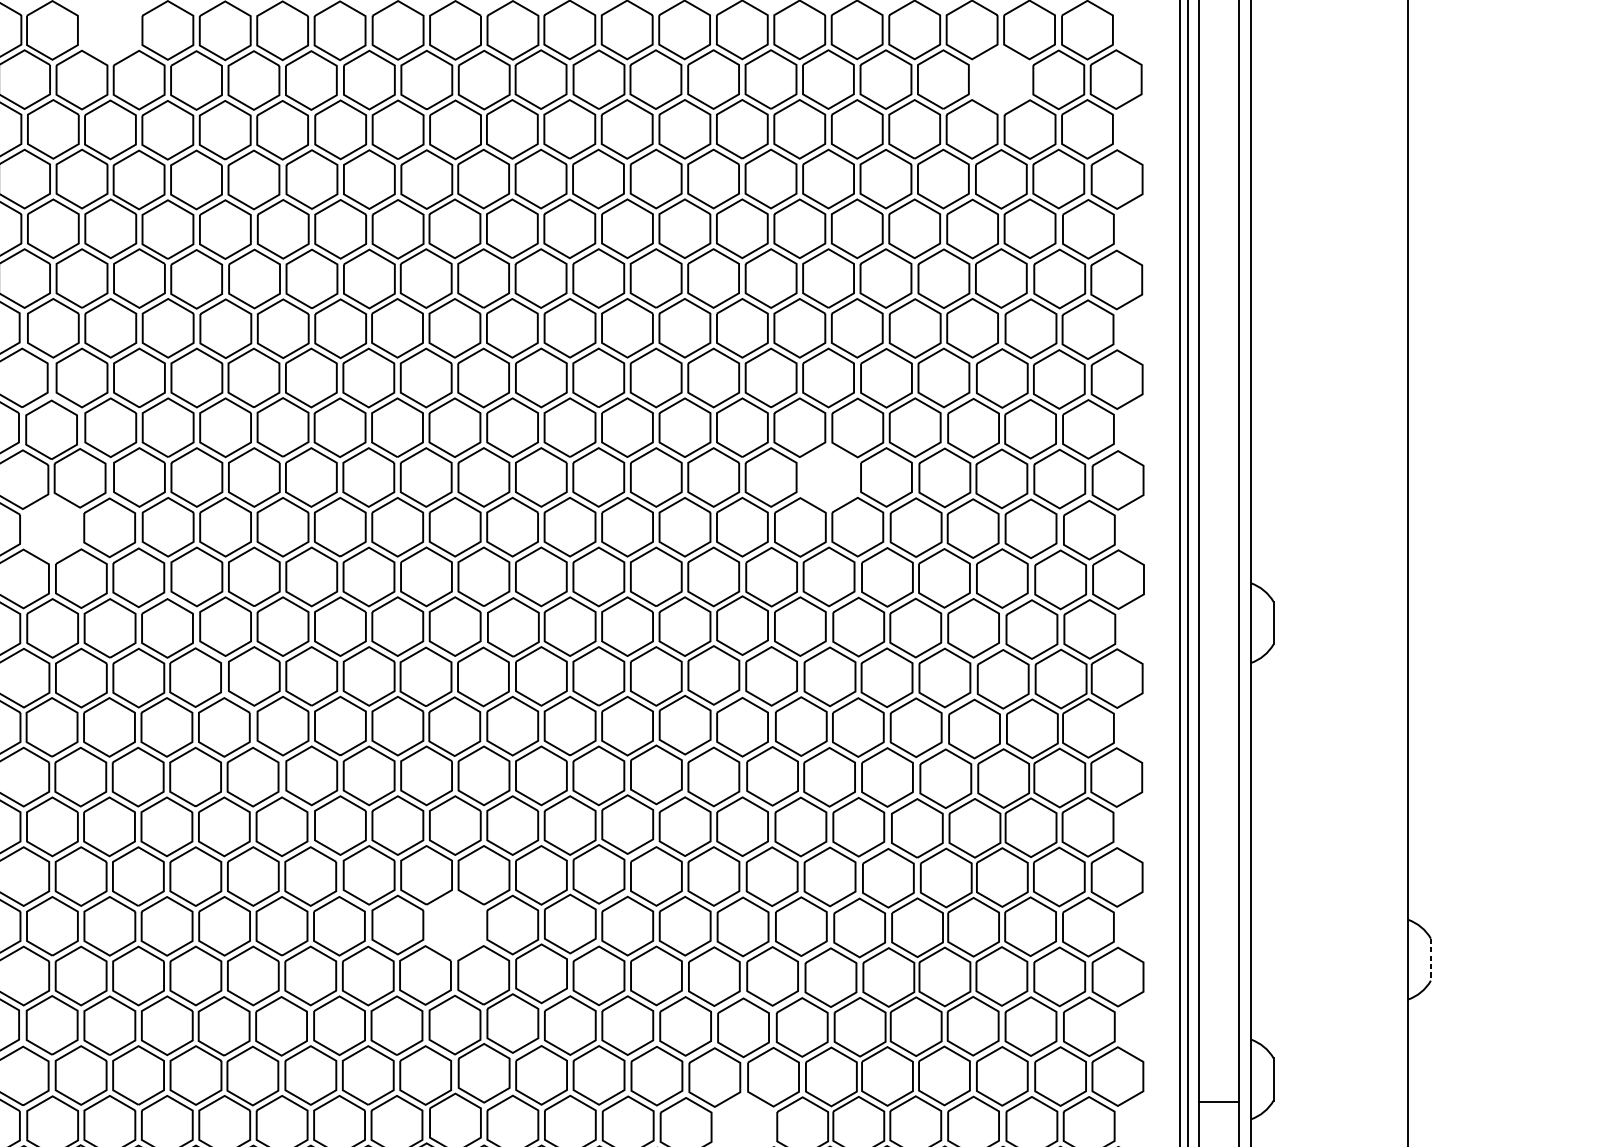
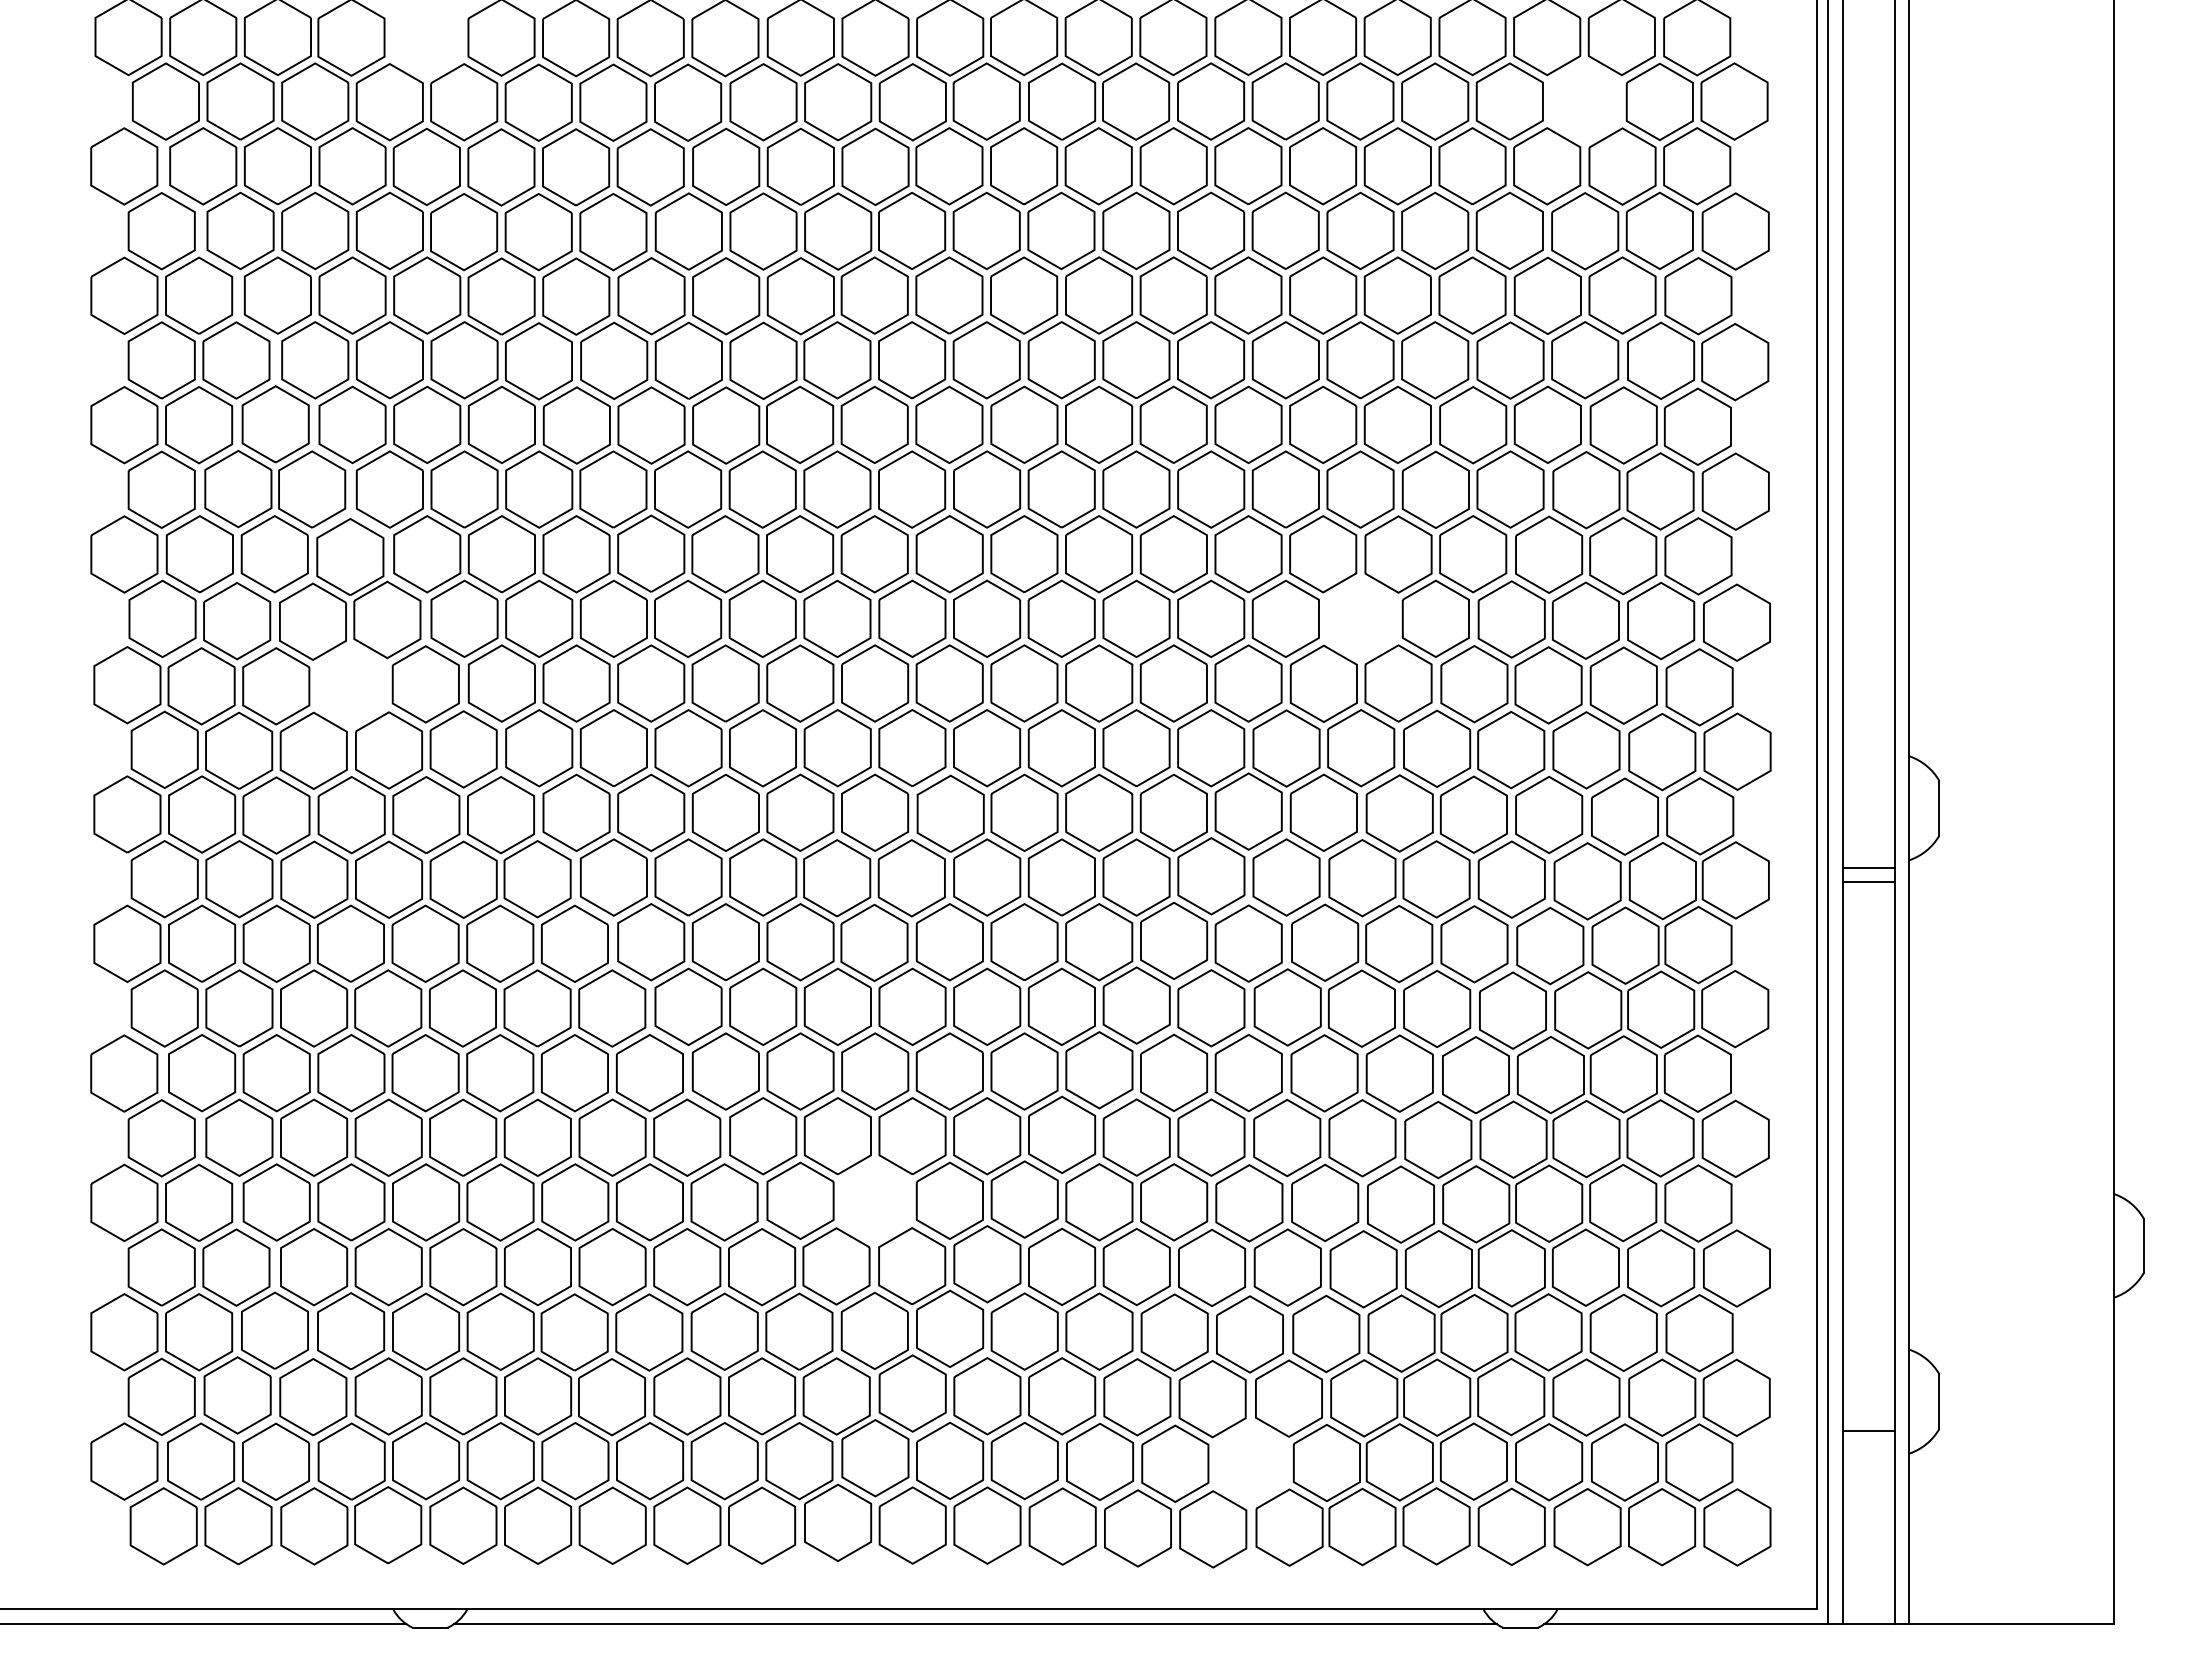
line: (1219, 668) -> (1868, 867), added
line: (1219, 680) -> (1868, 882), added
line: (1430, 960) -> (2143, 1246), dashed -> solid

